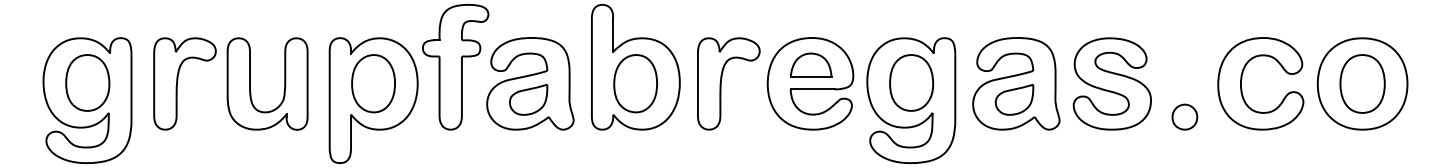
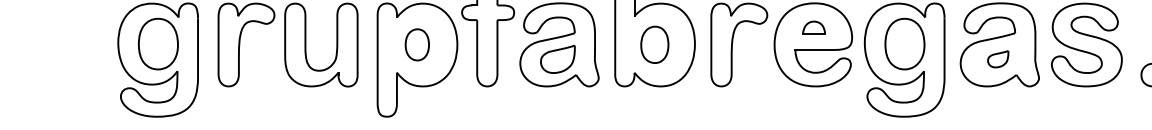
part: (811, 64) -> (814, 27), size x0.6
part: (373, 83) -> (417, 44), size x0.6
part: (635, 83) -> (654, 44), size x0.7
part: (1014, 99) -> (998, 59), size x0.6

